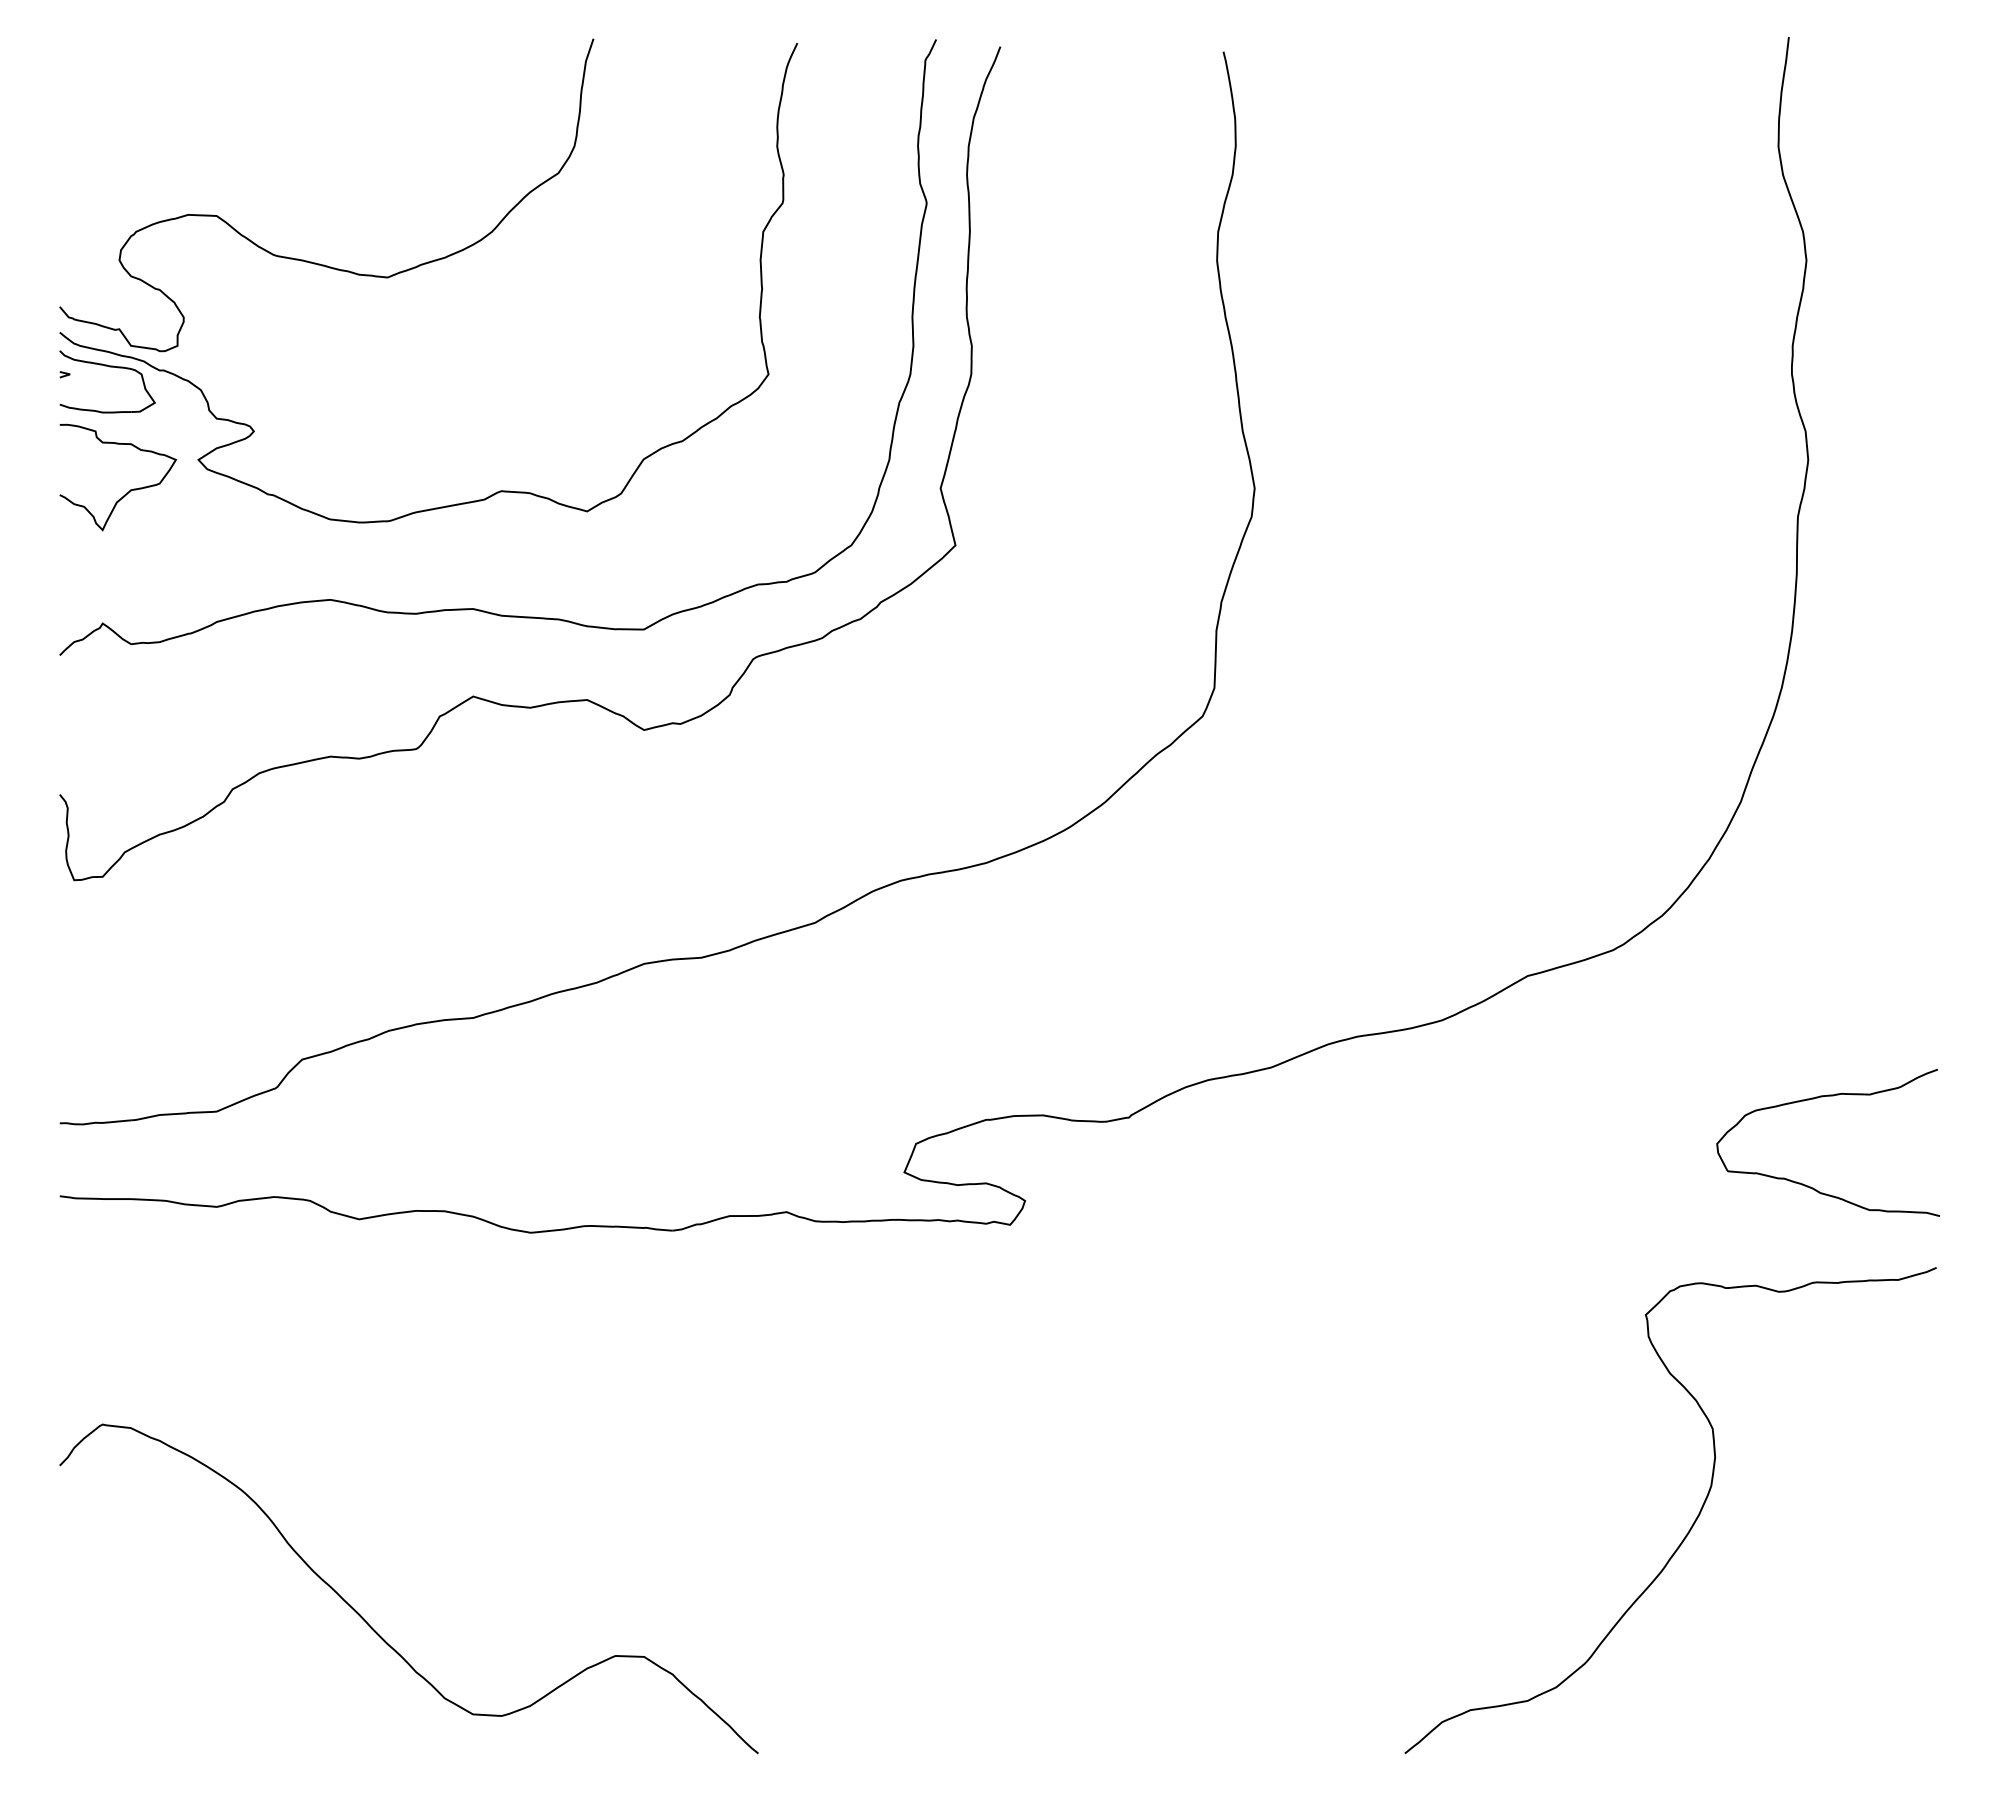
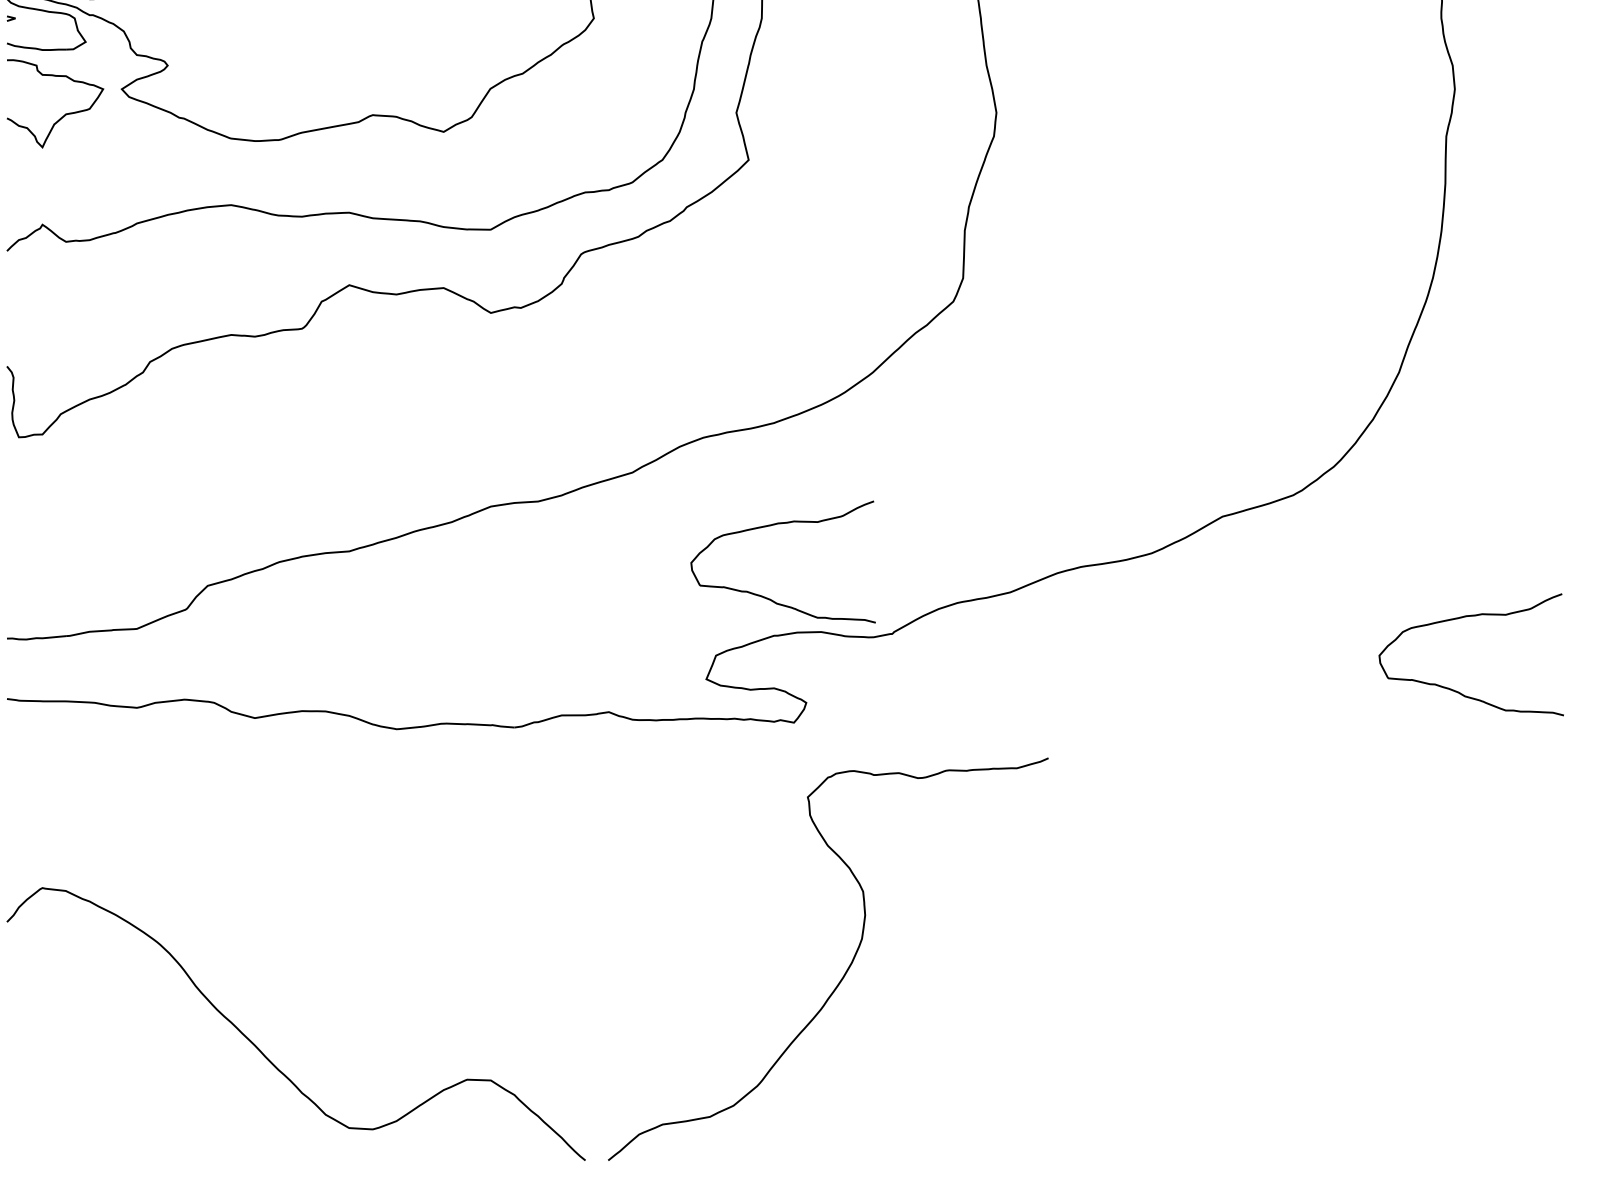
curve: (987, 986) -> (775, 525), added
curve: (1691, 1525) -> (845, 971), moved

